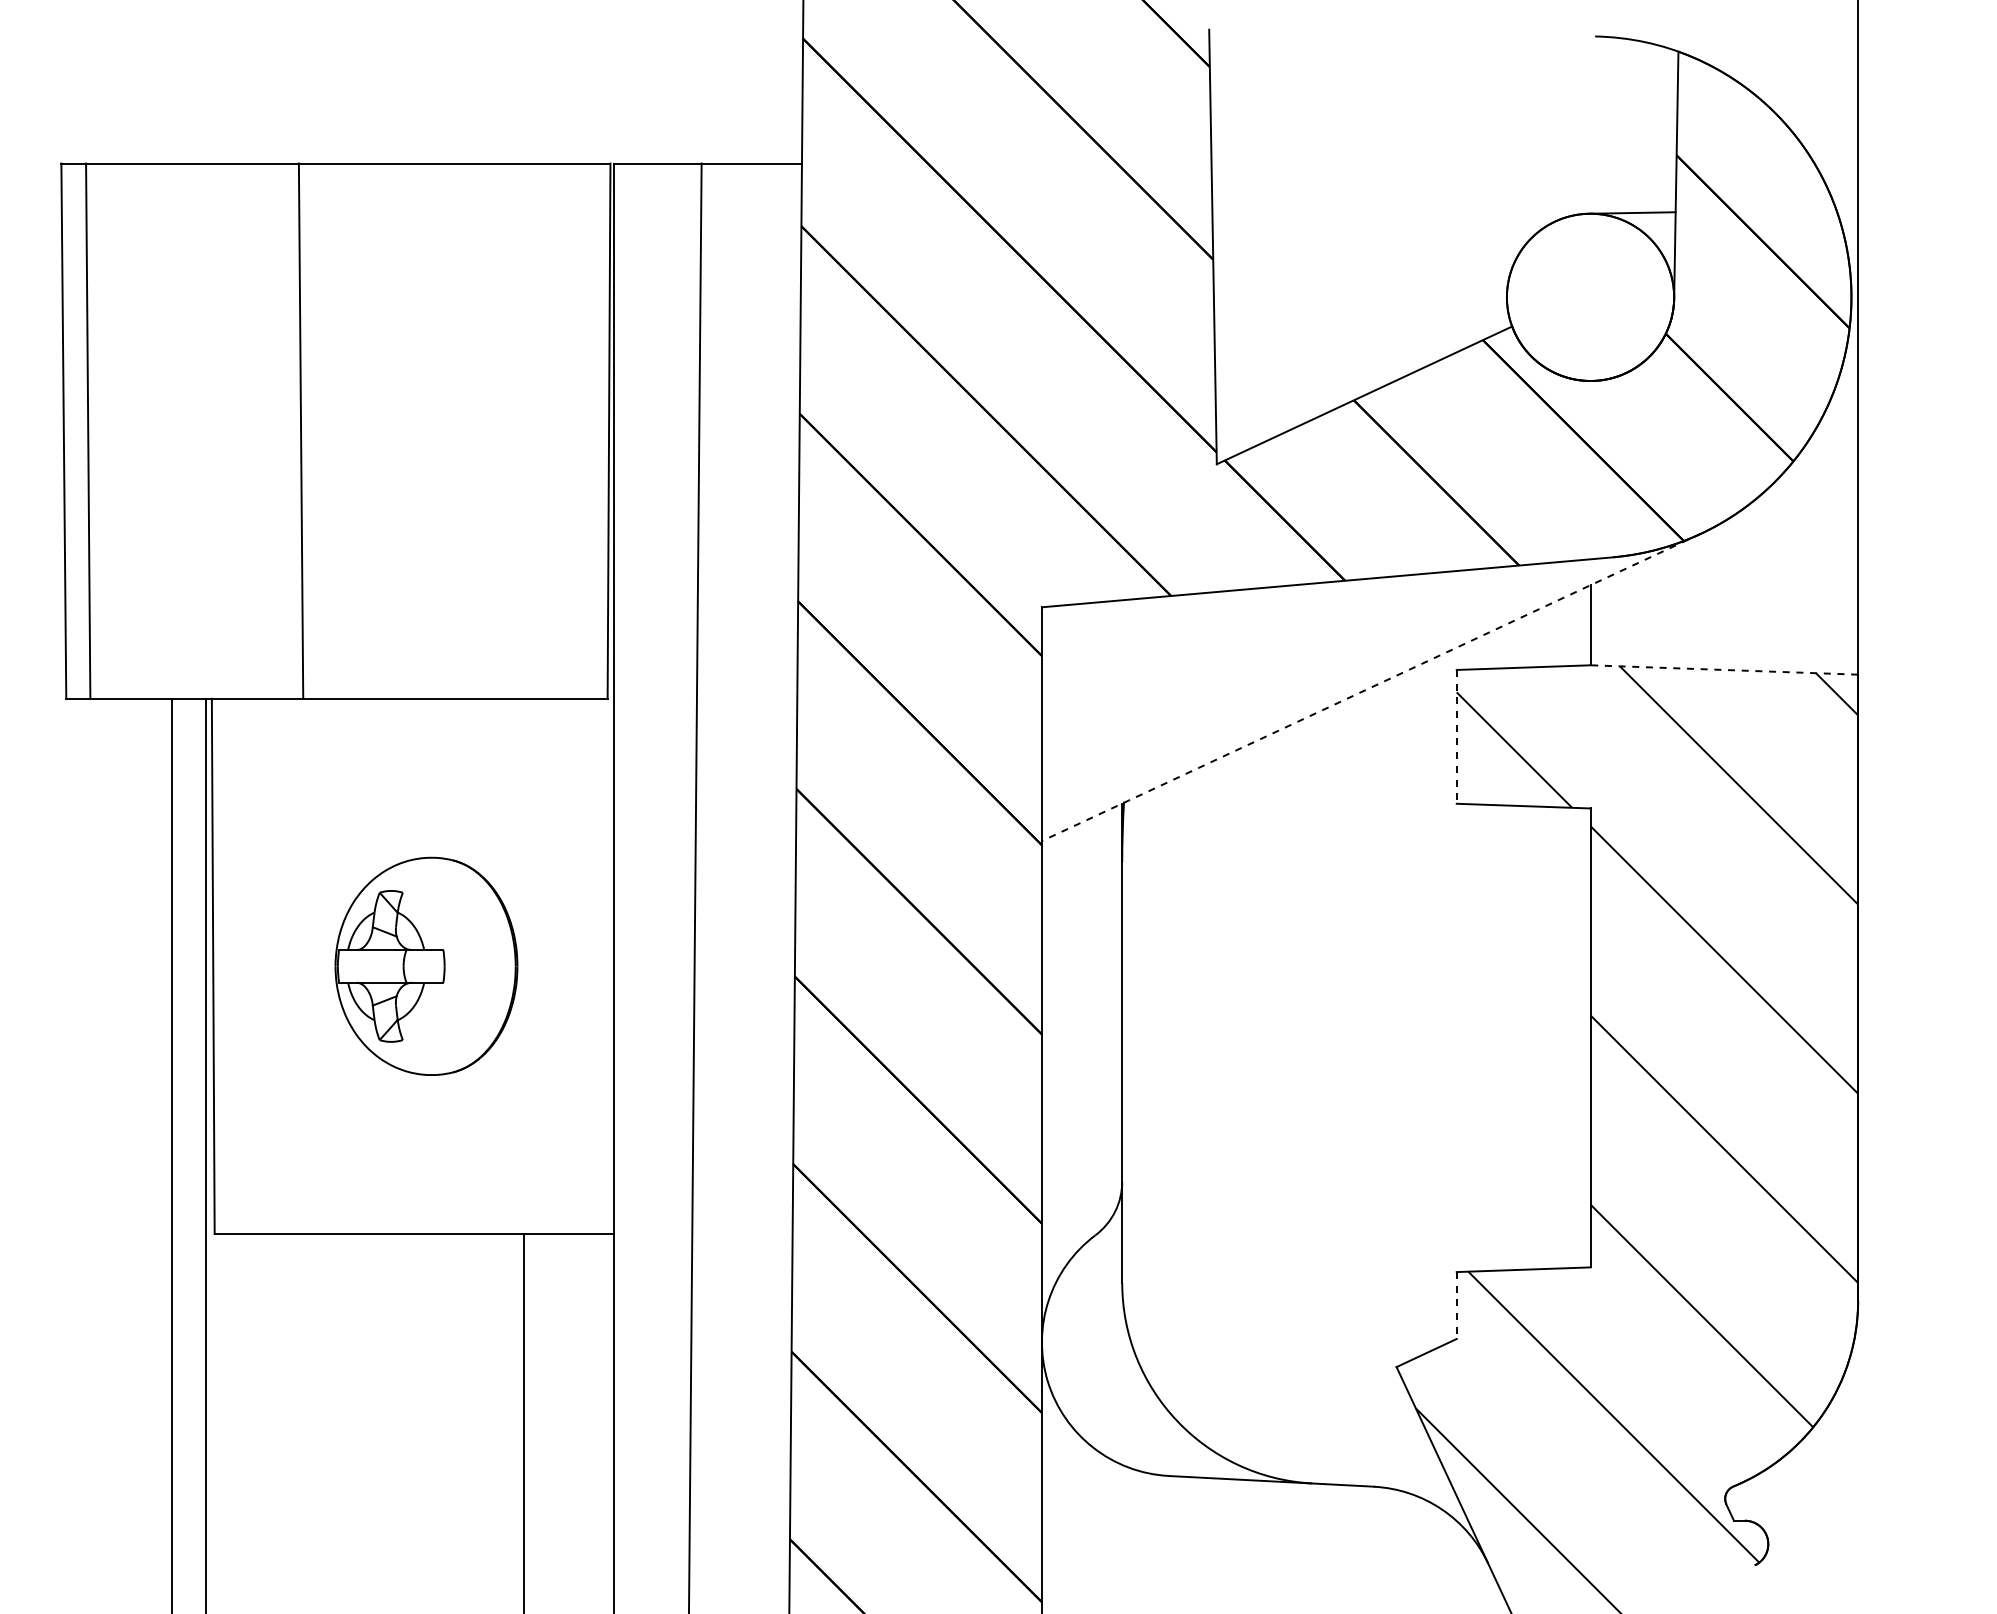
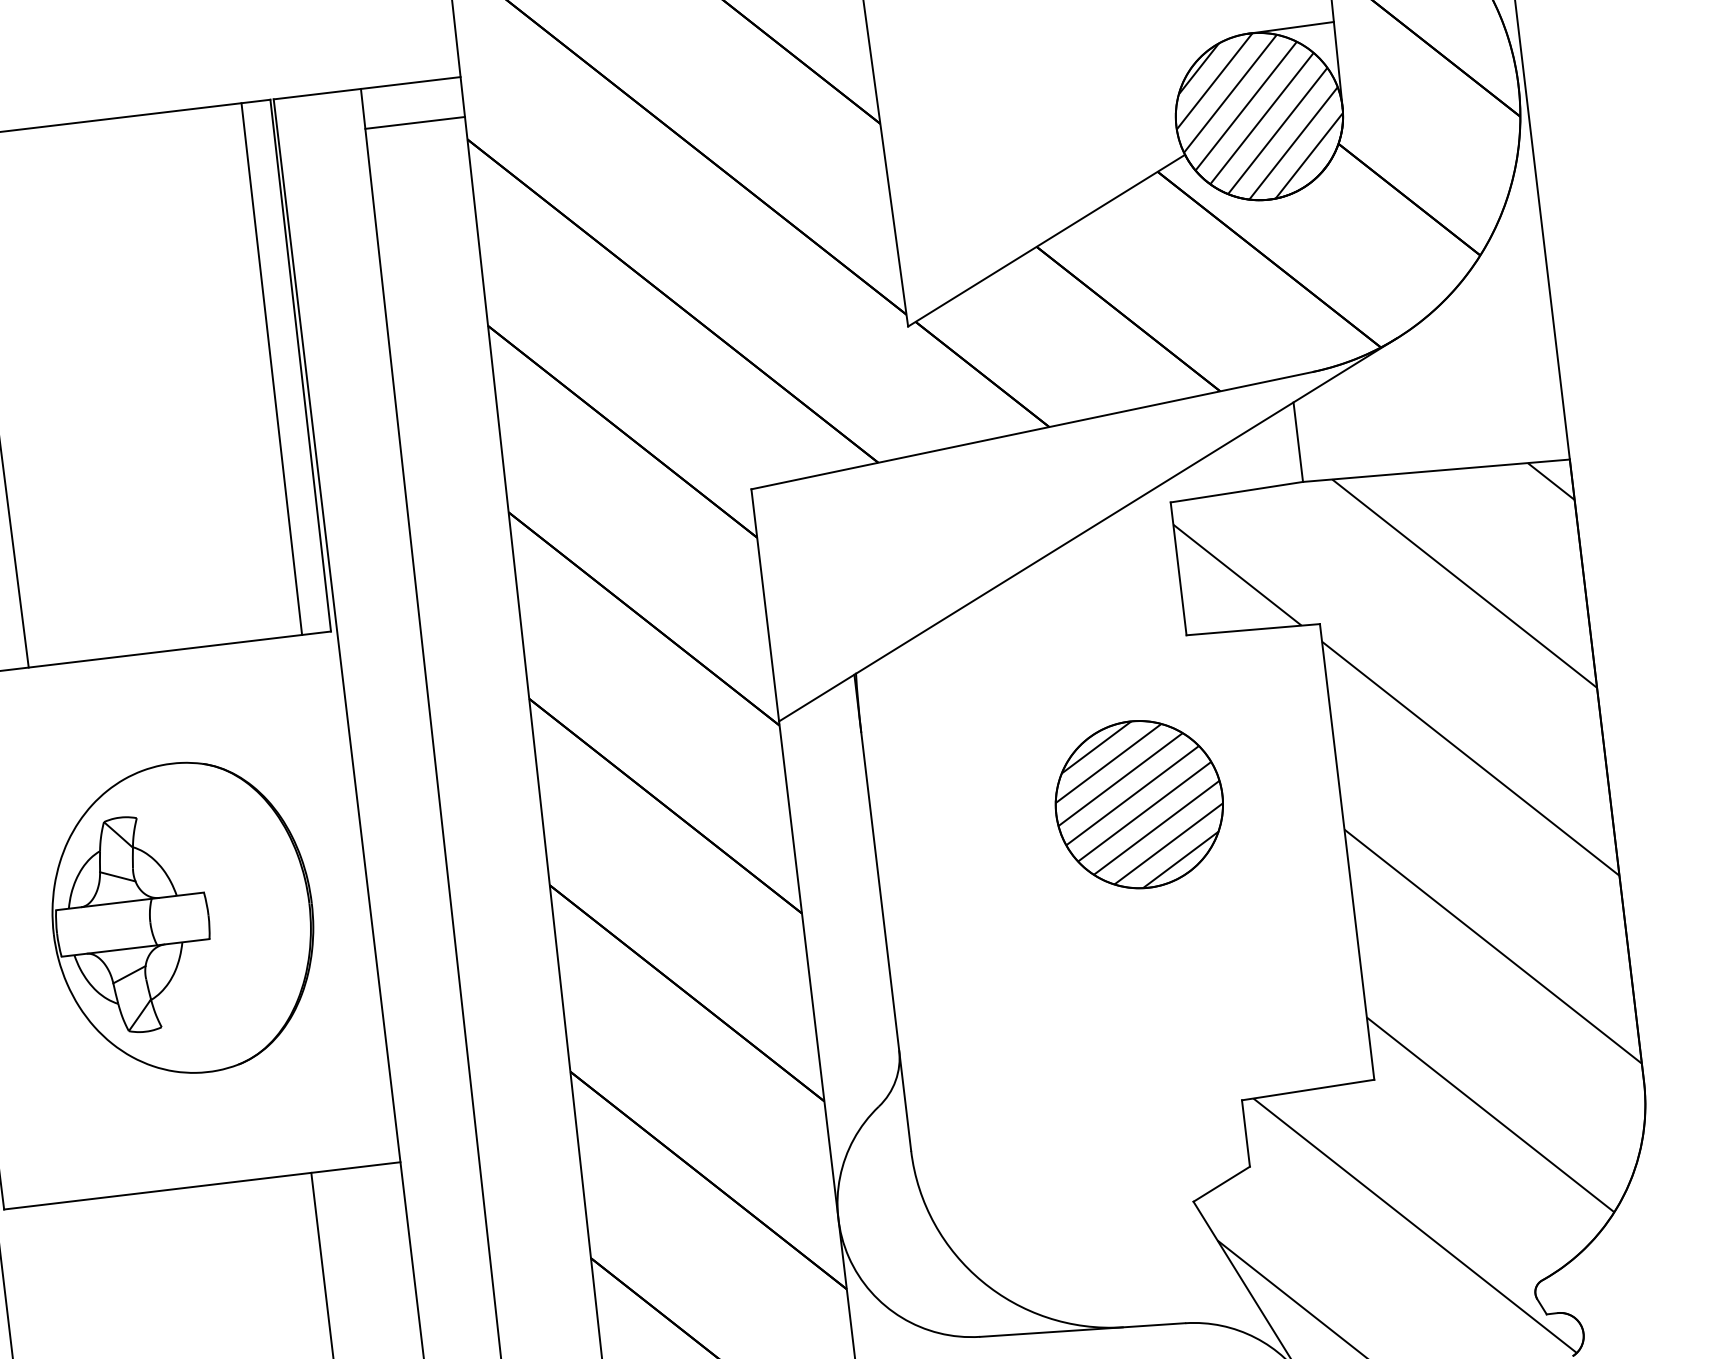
line: (751, 203) -> (415, 122), added
hatch: (1589, 296) -> (1258, 115), added
line: (579, 430) -> (271, 368), added
line: (1724, 669) -> (1436, 470), dashed -> solid
line: (1370, 687) -> (1087, 530), dashed -> solid
line: (1456, 736) -> (1178, 568), dashed -> solid
part: (1389, 965) -> (1138, 803), added
part: (426, 966) -> (182, 918), size x1.43
line: (1456, 1306) -> (1245, 1134), dashed -> solid

